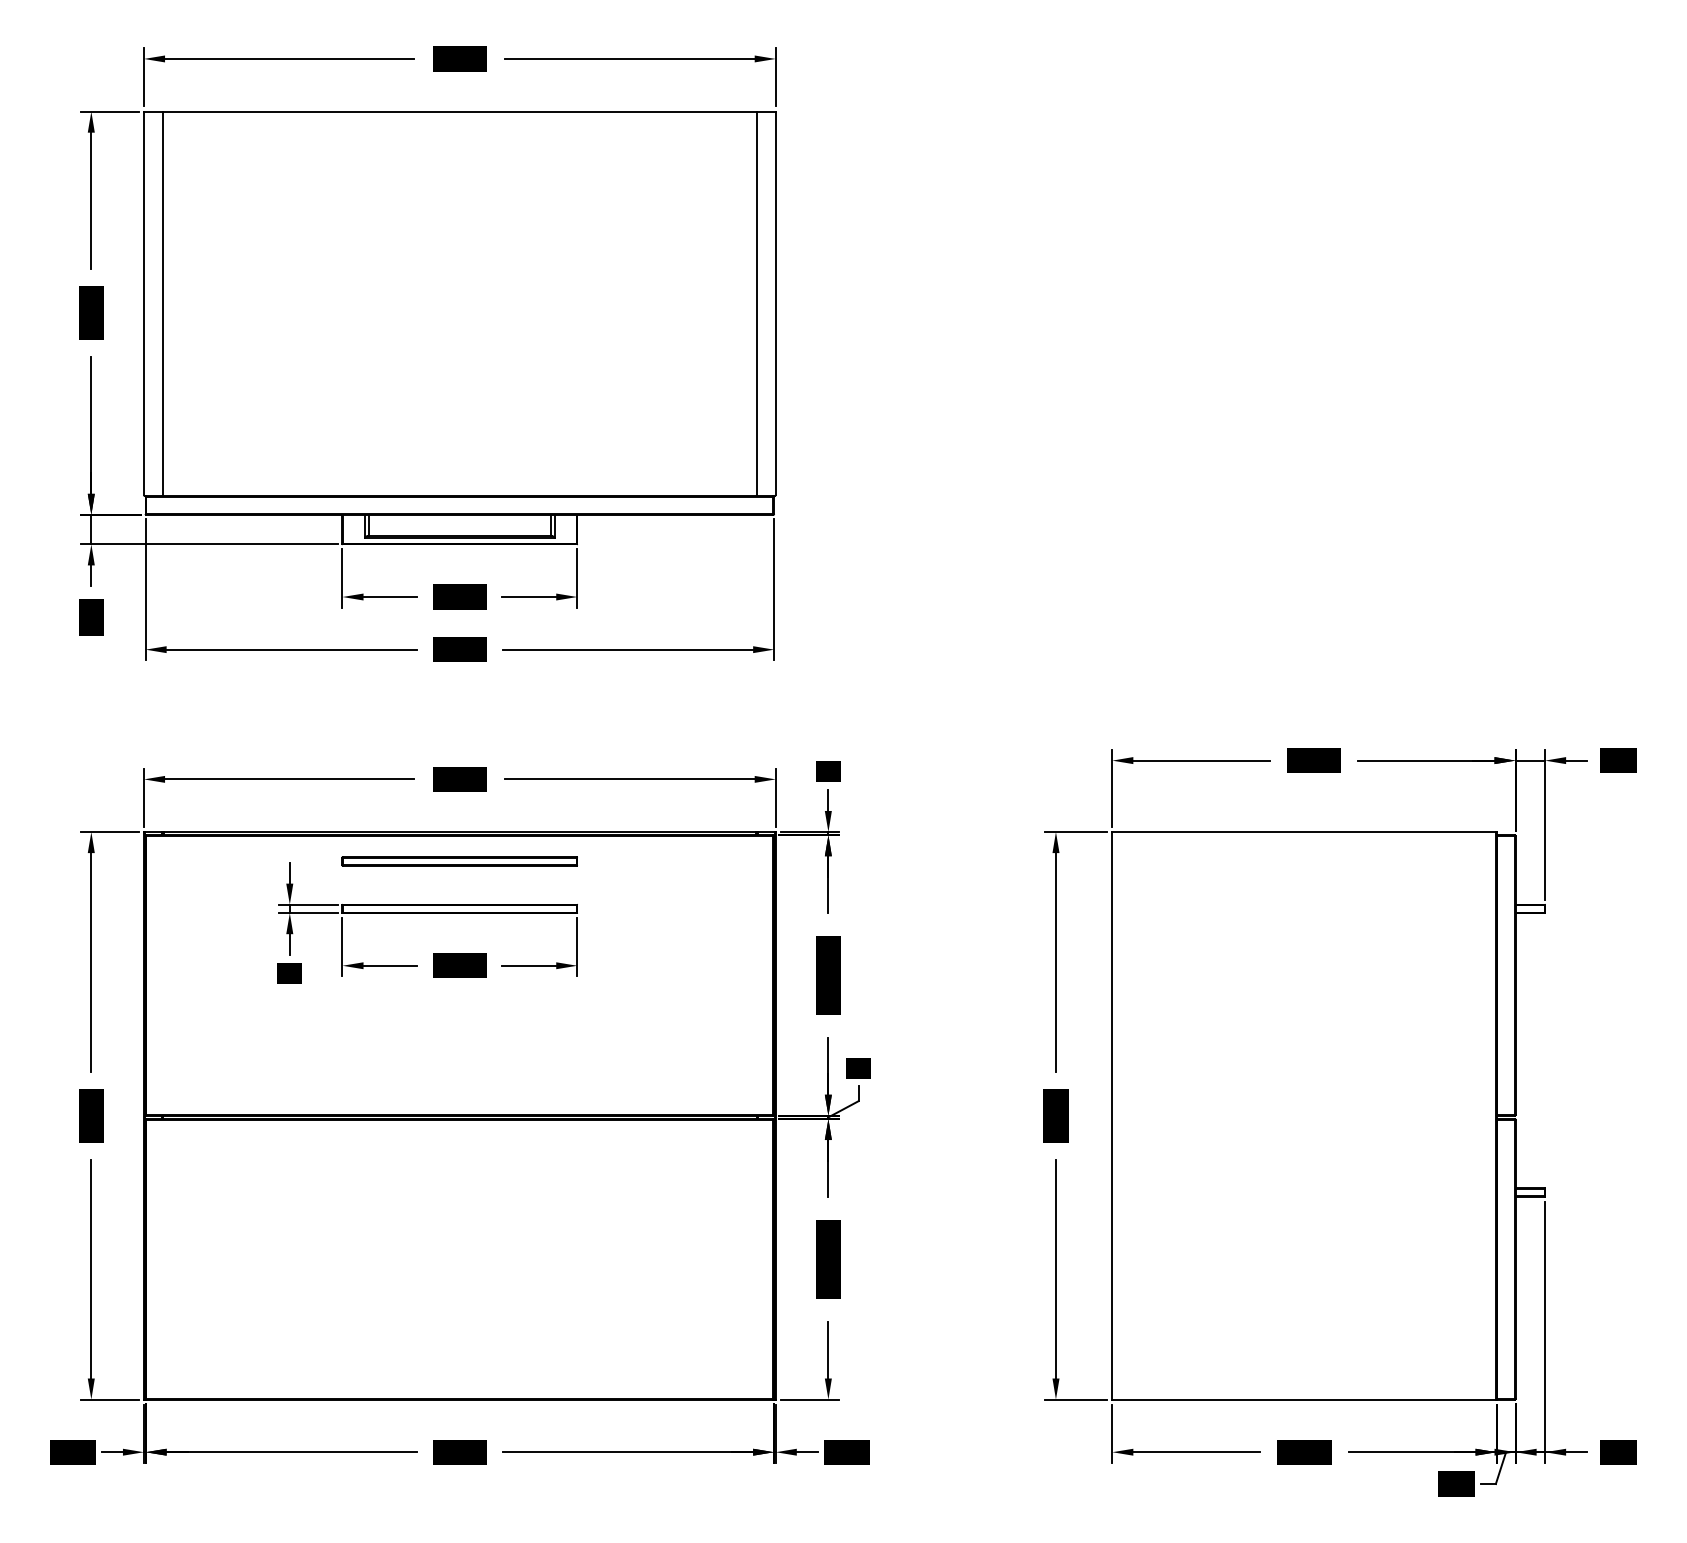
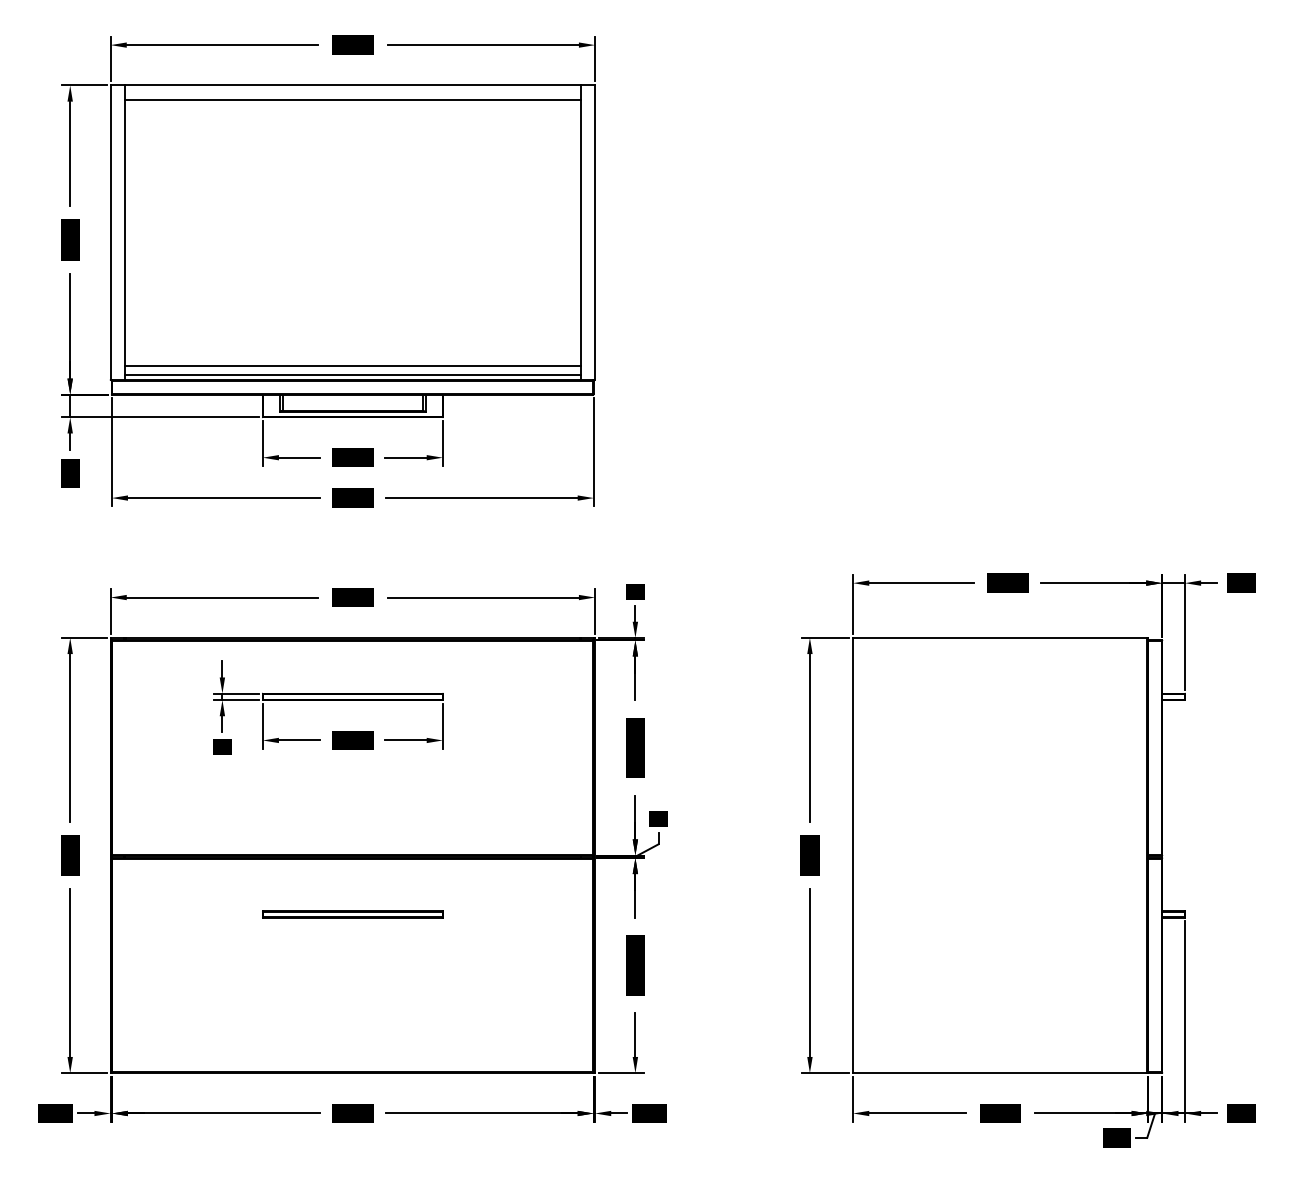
line: (459, 131) -> (352, 100), added
line: (459, 476) -> (352, 365), added
line: (459, 489) -> (352, 375), added
part: (459, 861) -> (352, 914), moved

